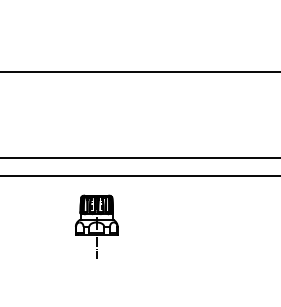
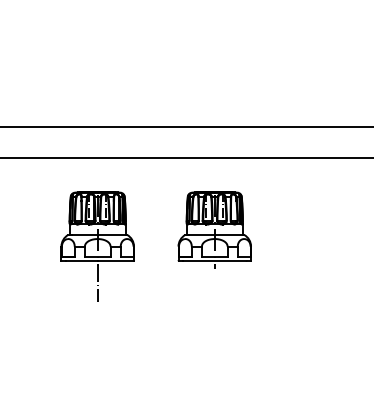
part: (175, 216) -> (215, 228), added
part: (96, 226) -> (97, 246), moved

